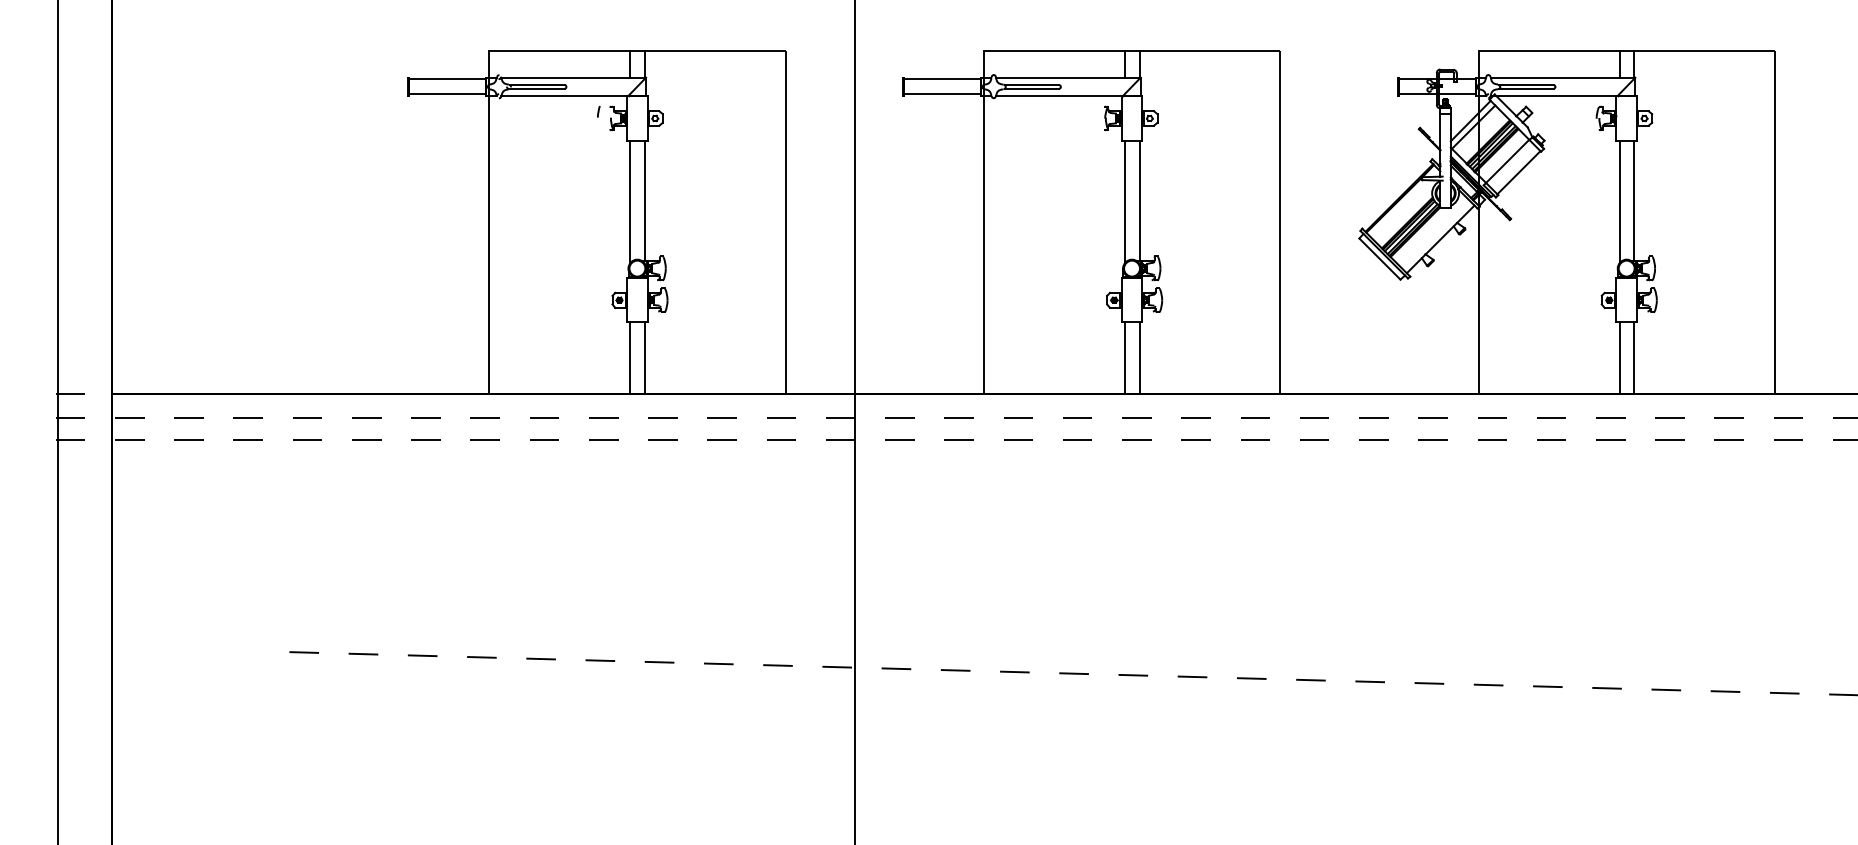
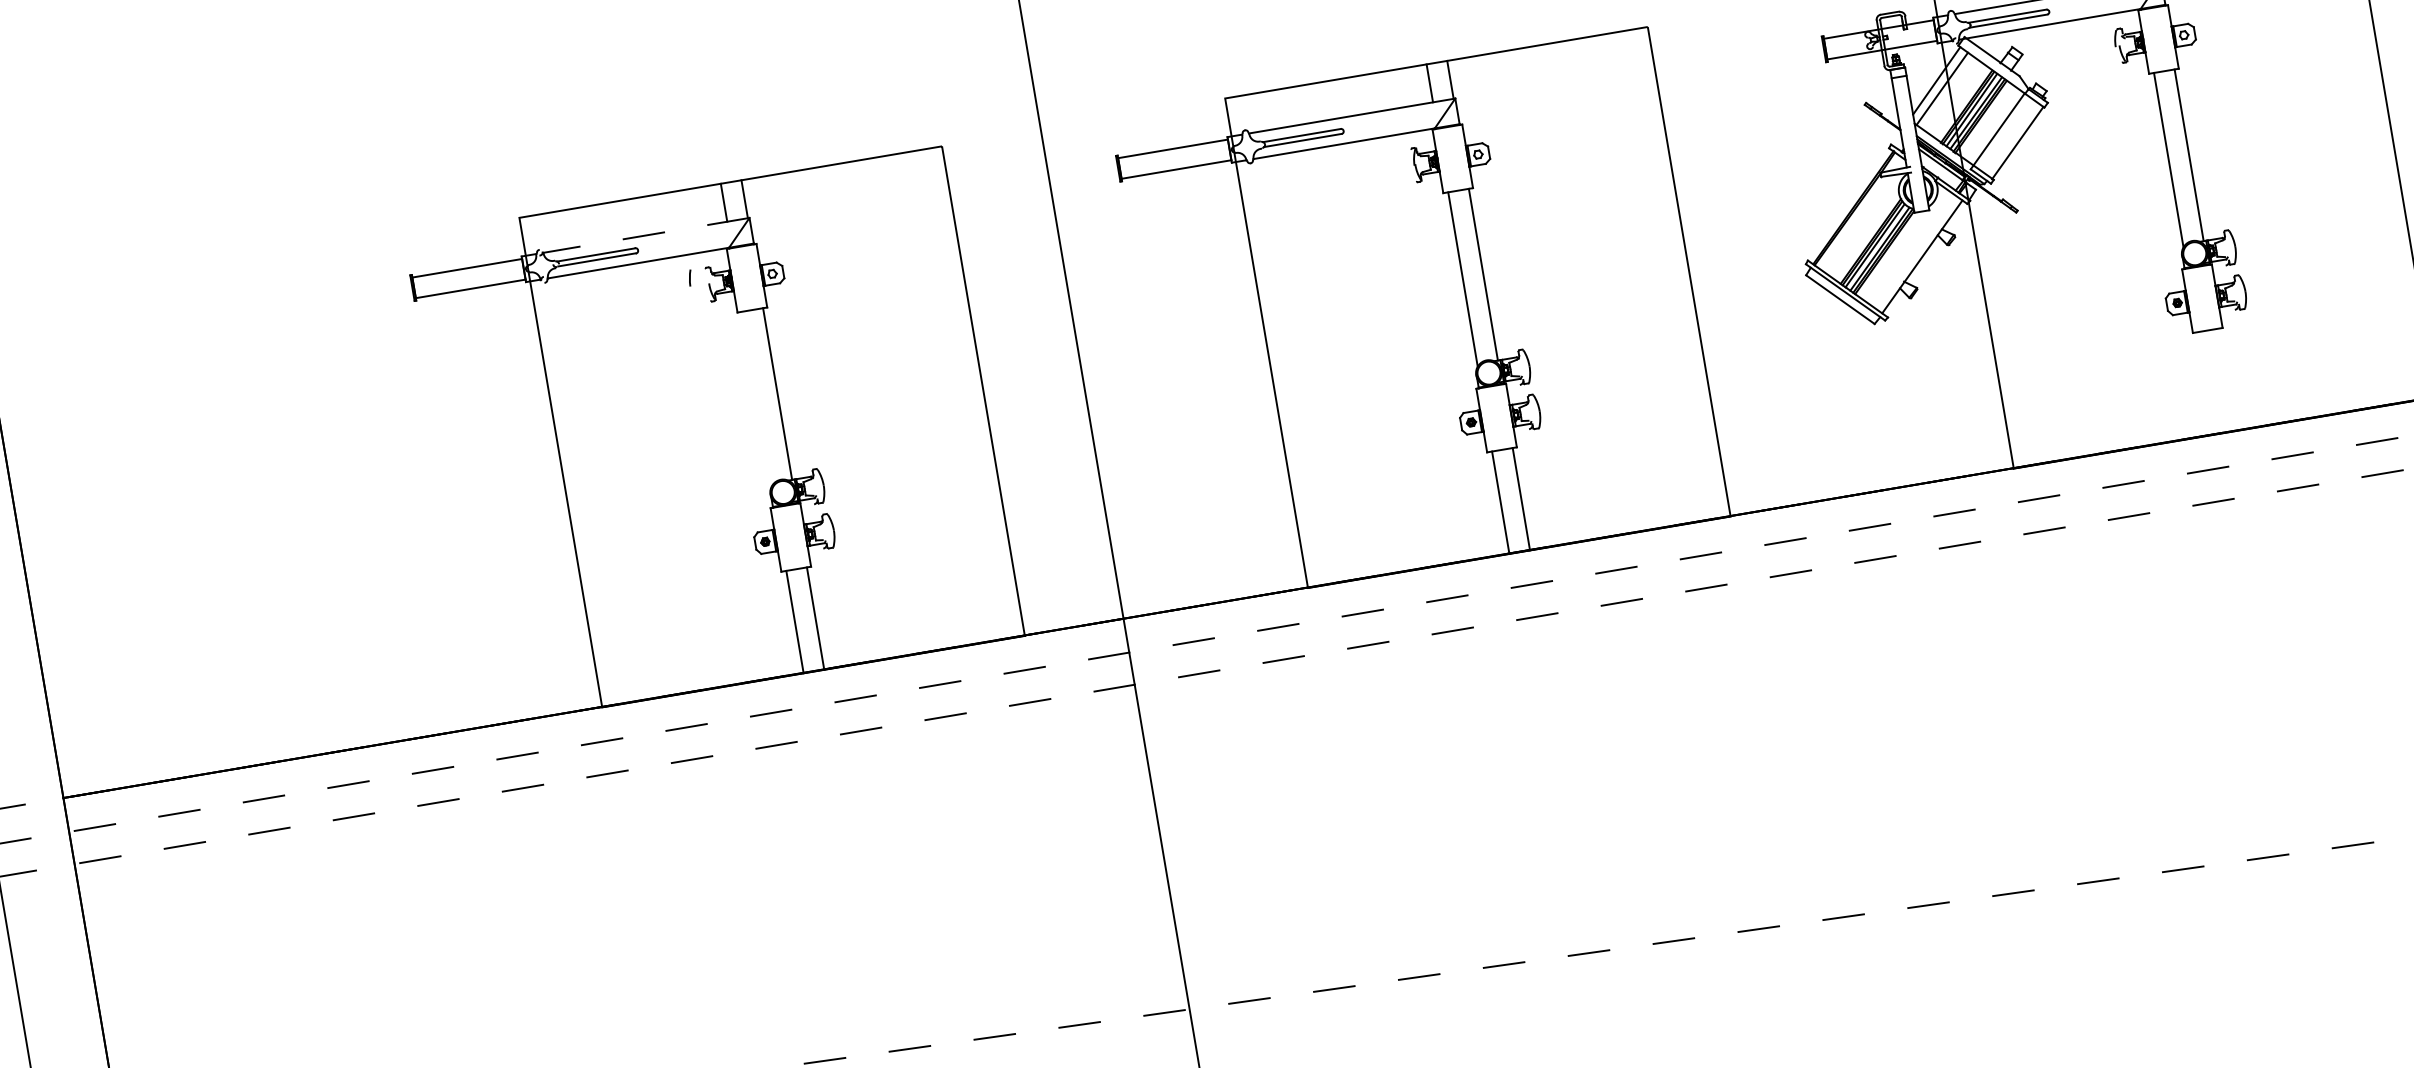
line: (573, 77) -> (645, 235), solid -> dashed
line: (630, 201) -> (757, 398), removed
line: (1619, 358) -> (2206, 383), removed
line: (1634, 358) -> (2227, 380), removed

